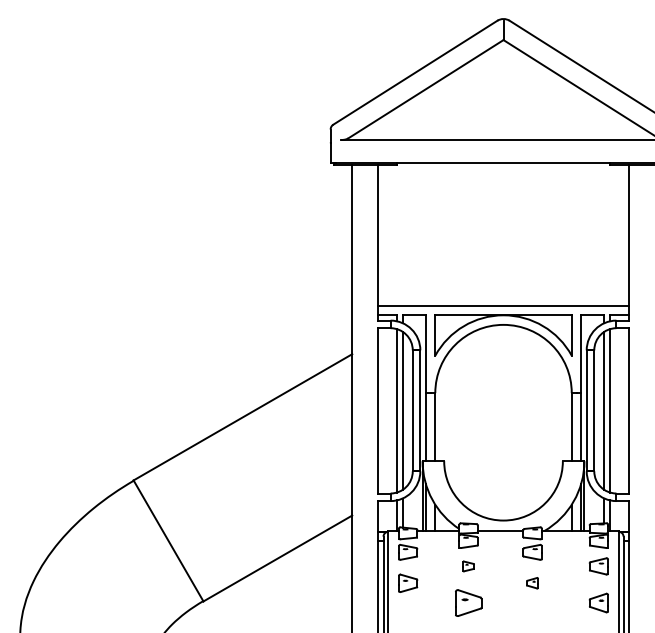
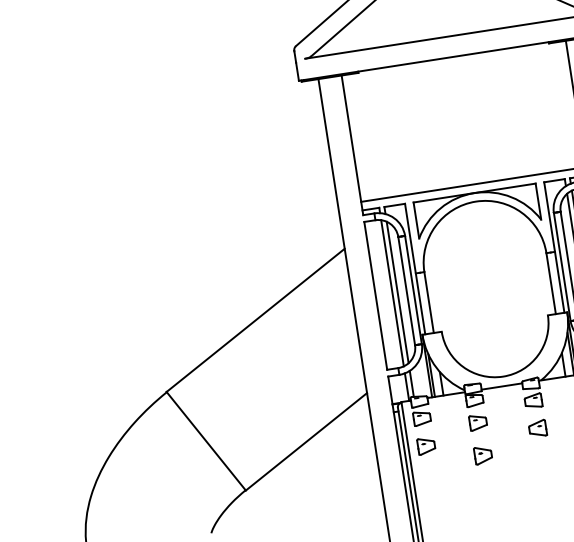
part: (468, 566) -> (478, 422), size x1.67
part: (532, 582) -> (537, 428), size x1.67
part: (468, 602) -> (483, 454), size x0.71

